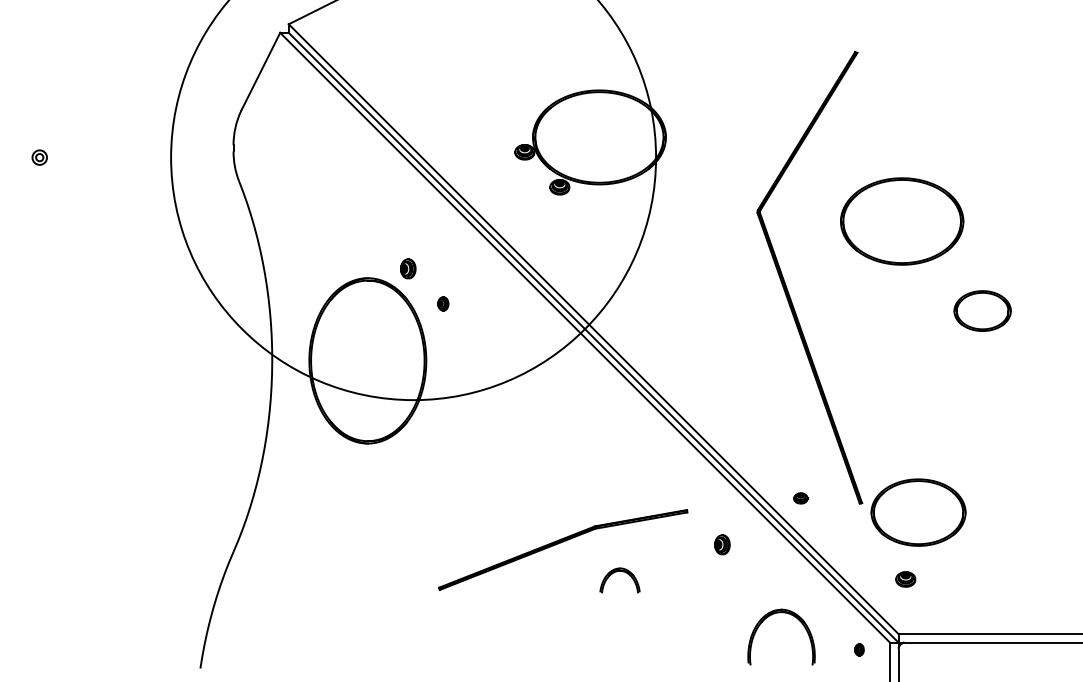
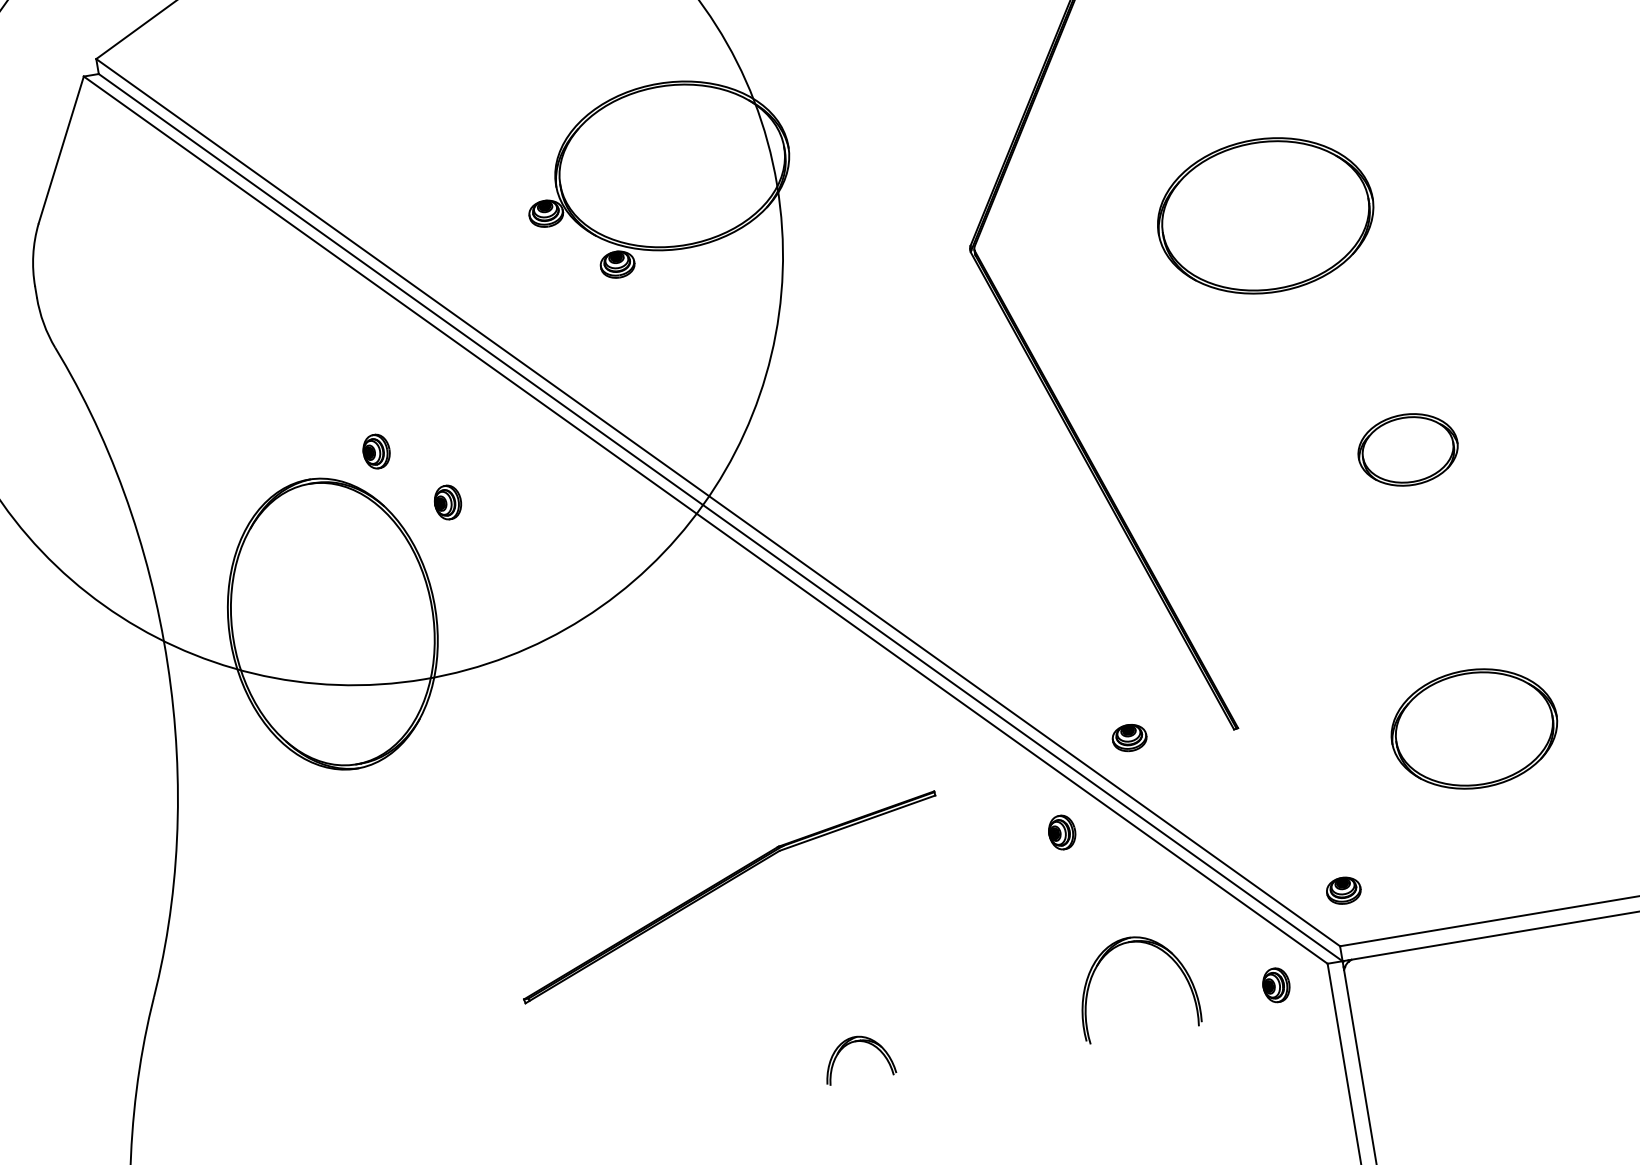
part: (902, 221) -> (1266, 215), moved
part: (443, 303) -> (448, 501), size x1.43
part: (982, 310) -> (1407, 448), moved
part: (800, 498) -> (1129, 738), size x1.43
part: (918, 512) -> (1474, 728), moved
part: (722, 544) -> (1062, 831), moved
part: (616, 572) -> (849, 1045), moved
part: (905, 579) -> (1343, 890), moved
part: (859, 649) -> (1276, 984), size x1.67

